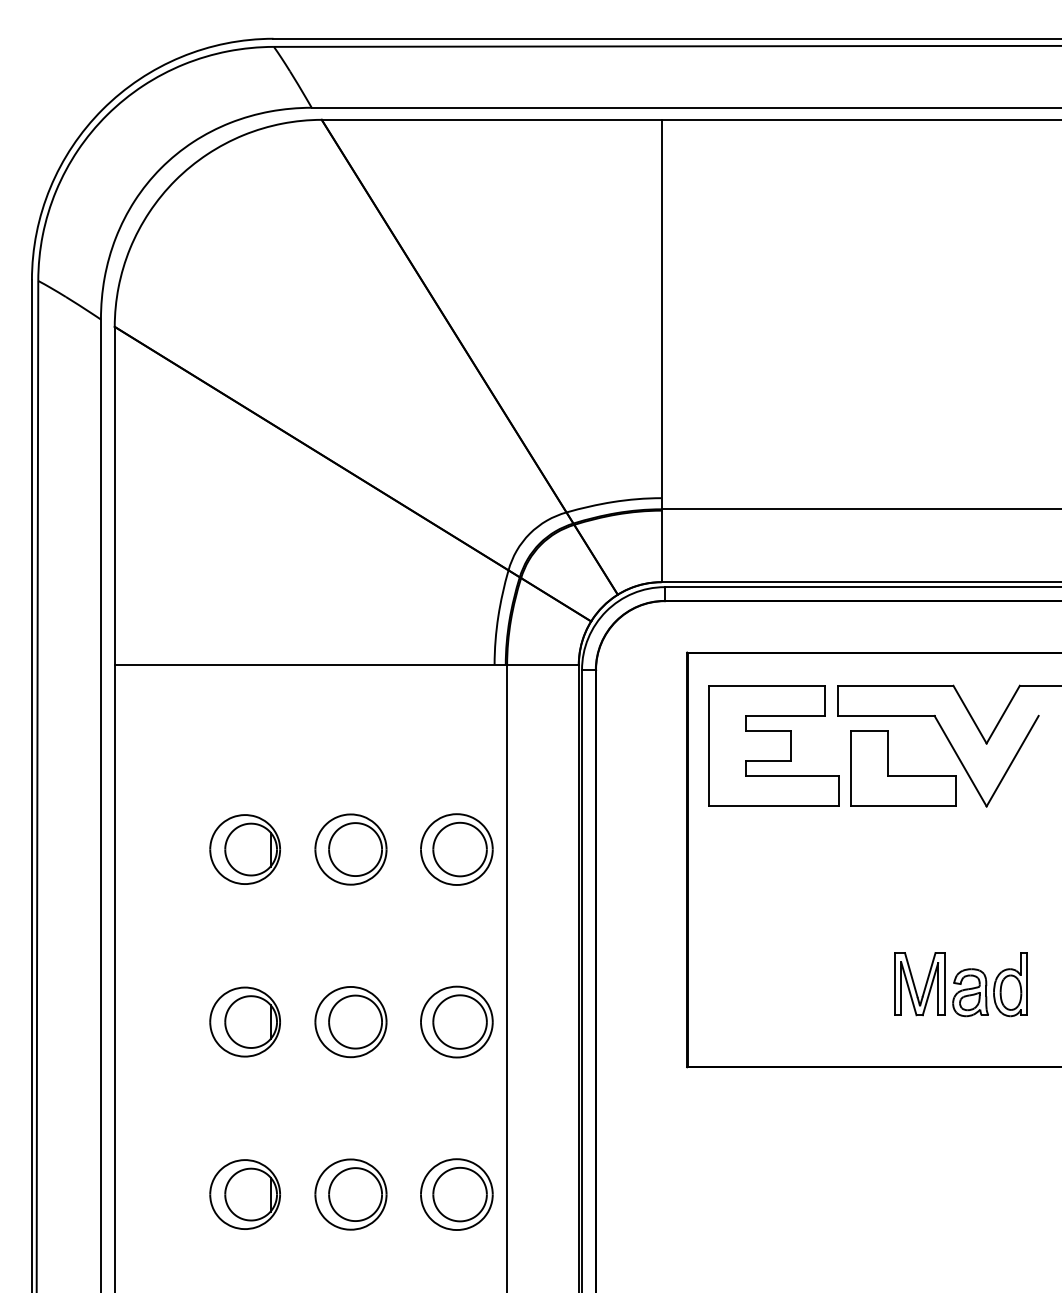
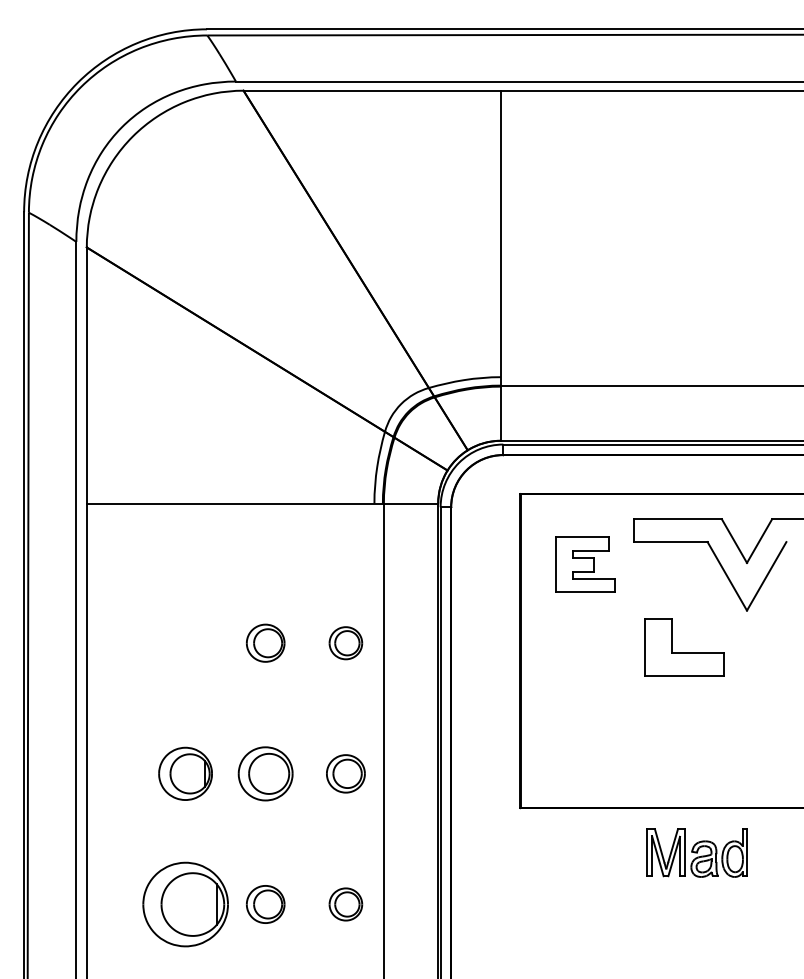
part: (773, 745) -> (585, 564), size x0.6
part: (903, 775) -> (684, 652), moved
part: (244, 849) -> (185, 643), removed
part: (350, 849) -> (265, 643), size x0.7
part: (456, 849) -> (345, 643), size x0.6
part: (960, 984) -> (696, 852), moved
part: (456, 1021) -> (345, 773), size x0.7
part: (244, 1194) -> (185, 904), size x1.6
part: (350, 1194) -> (265, 904), size x0.7
part: (456, 1194) -> (345, 904), size x0.6

